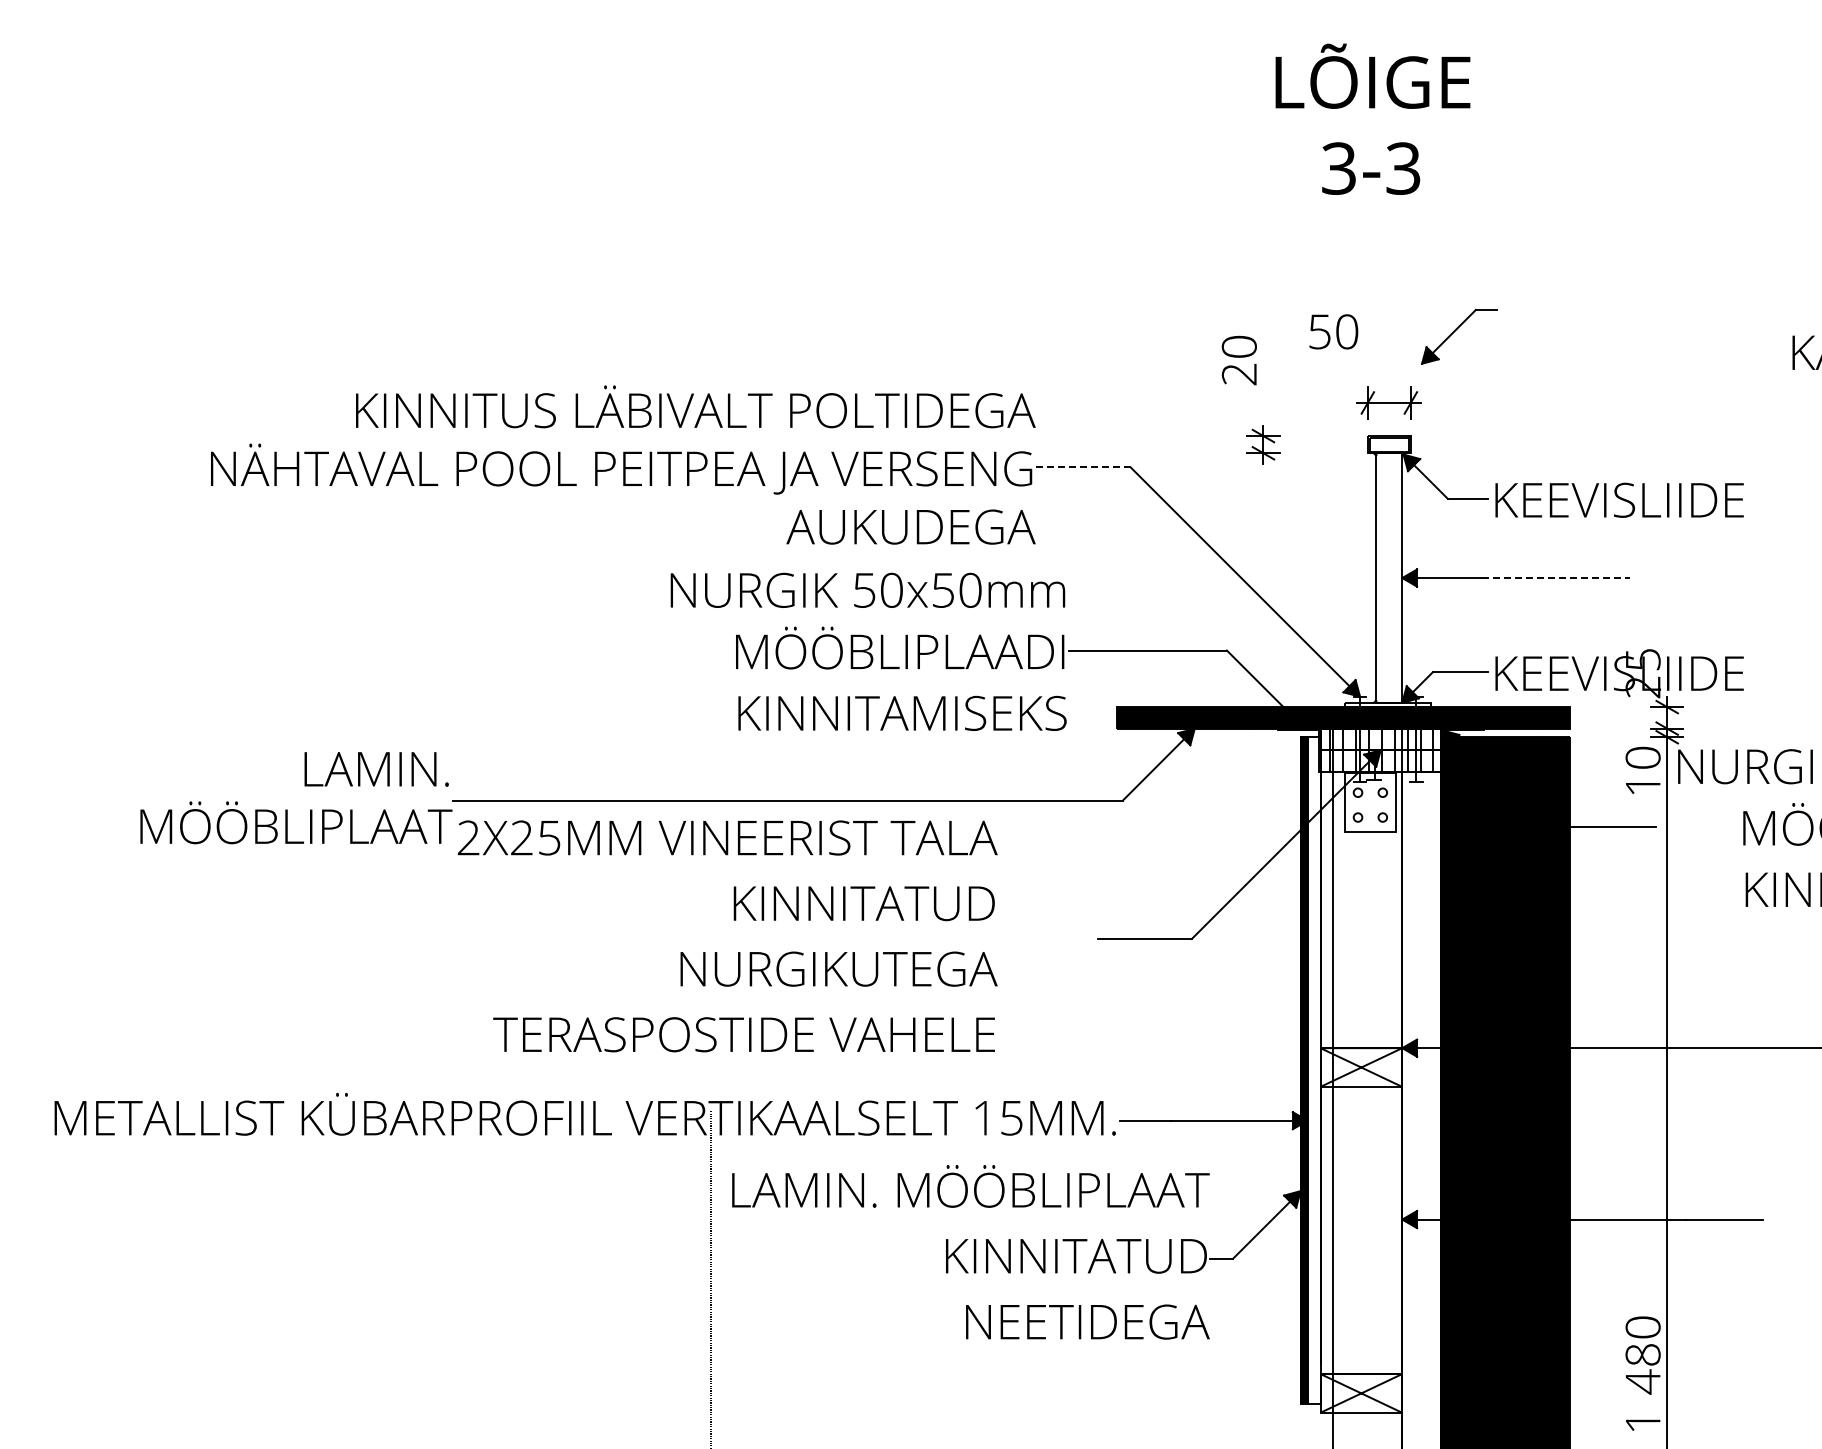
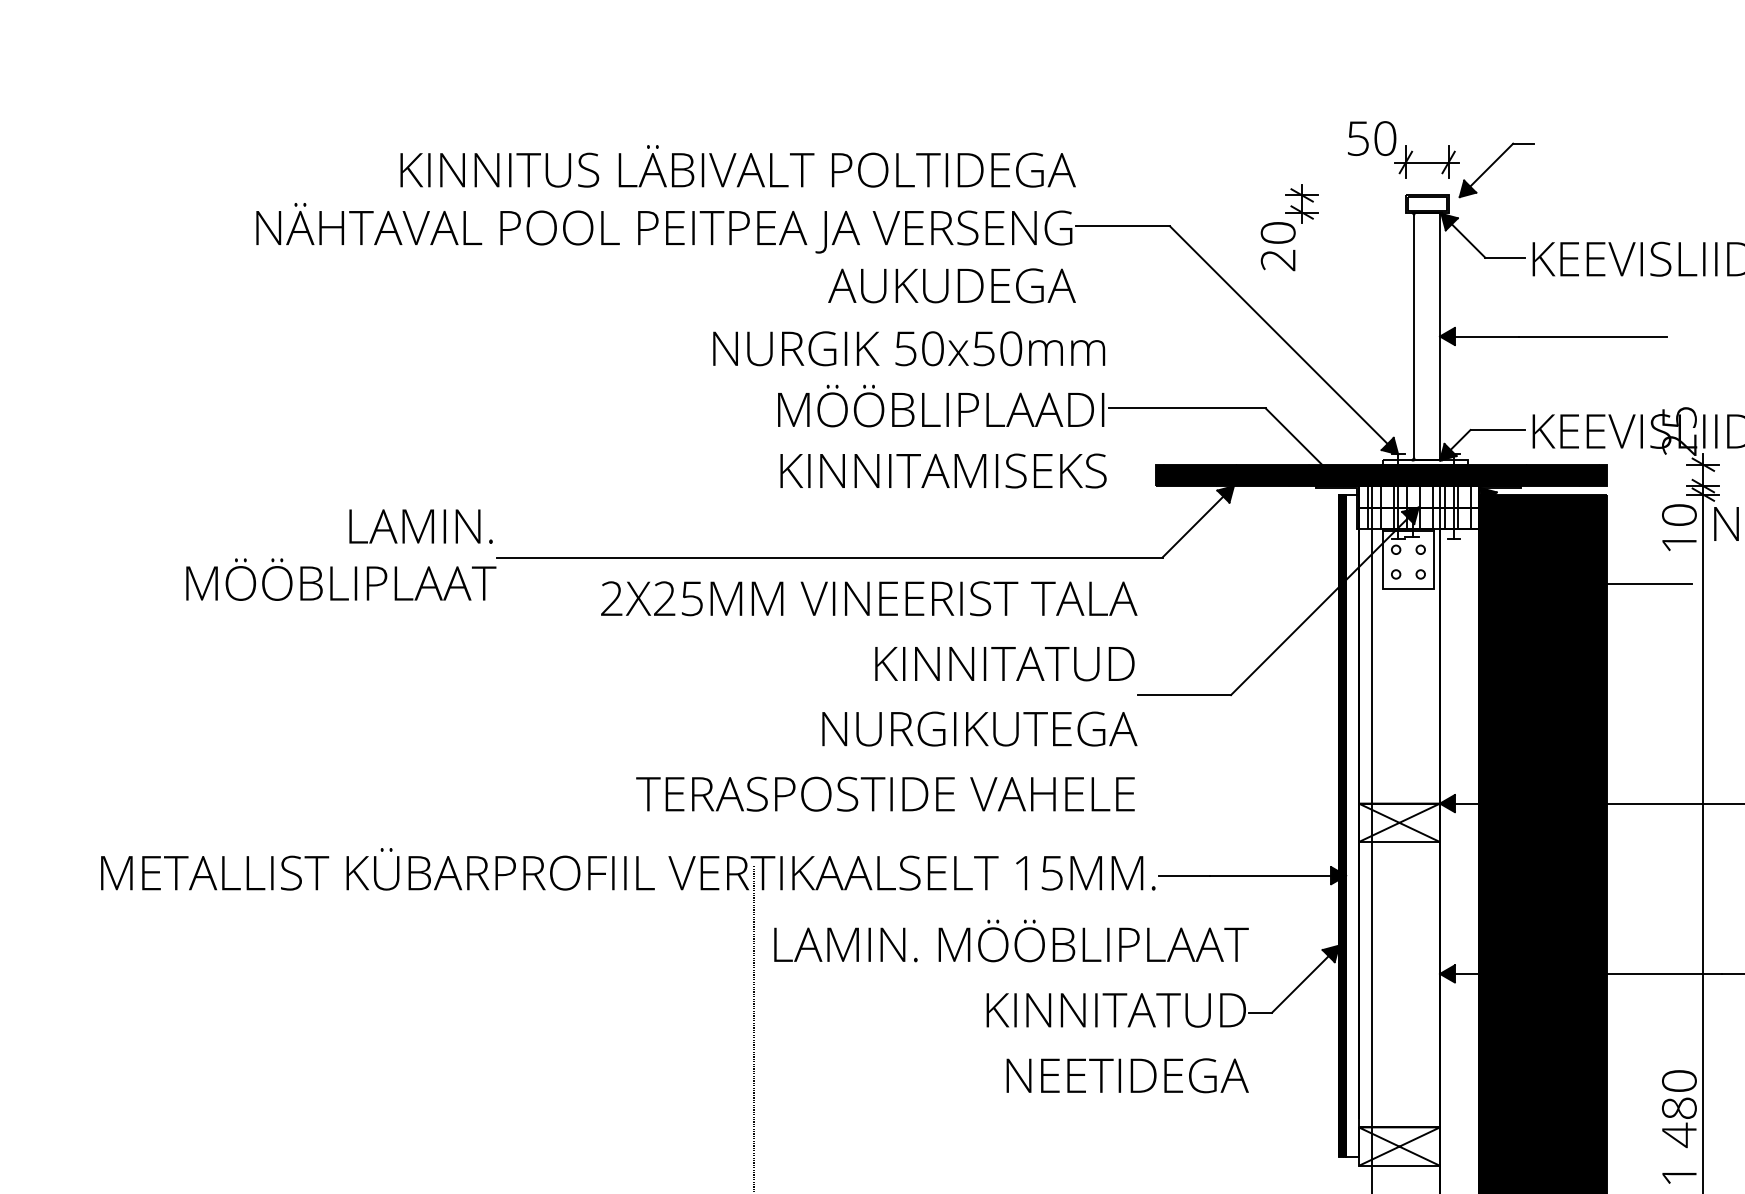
text: (1333, 331) -> (1371, 138), moved
part: (1455, 331) -> (1492, 165), moved
text: (1238, 360) -> (1277, 246), moved
line: (1082, 467) -> (1122, 226), dashed -> solid
line: (1556, 578) -> (1593, 336), dashed -> solid
text: (727, 936) -> (868, 696), moved

